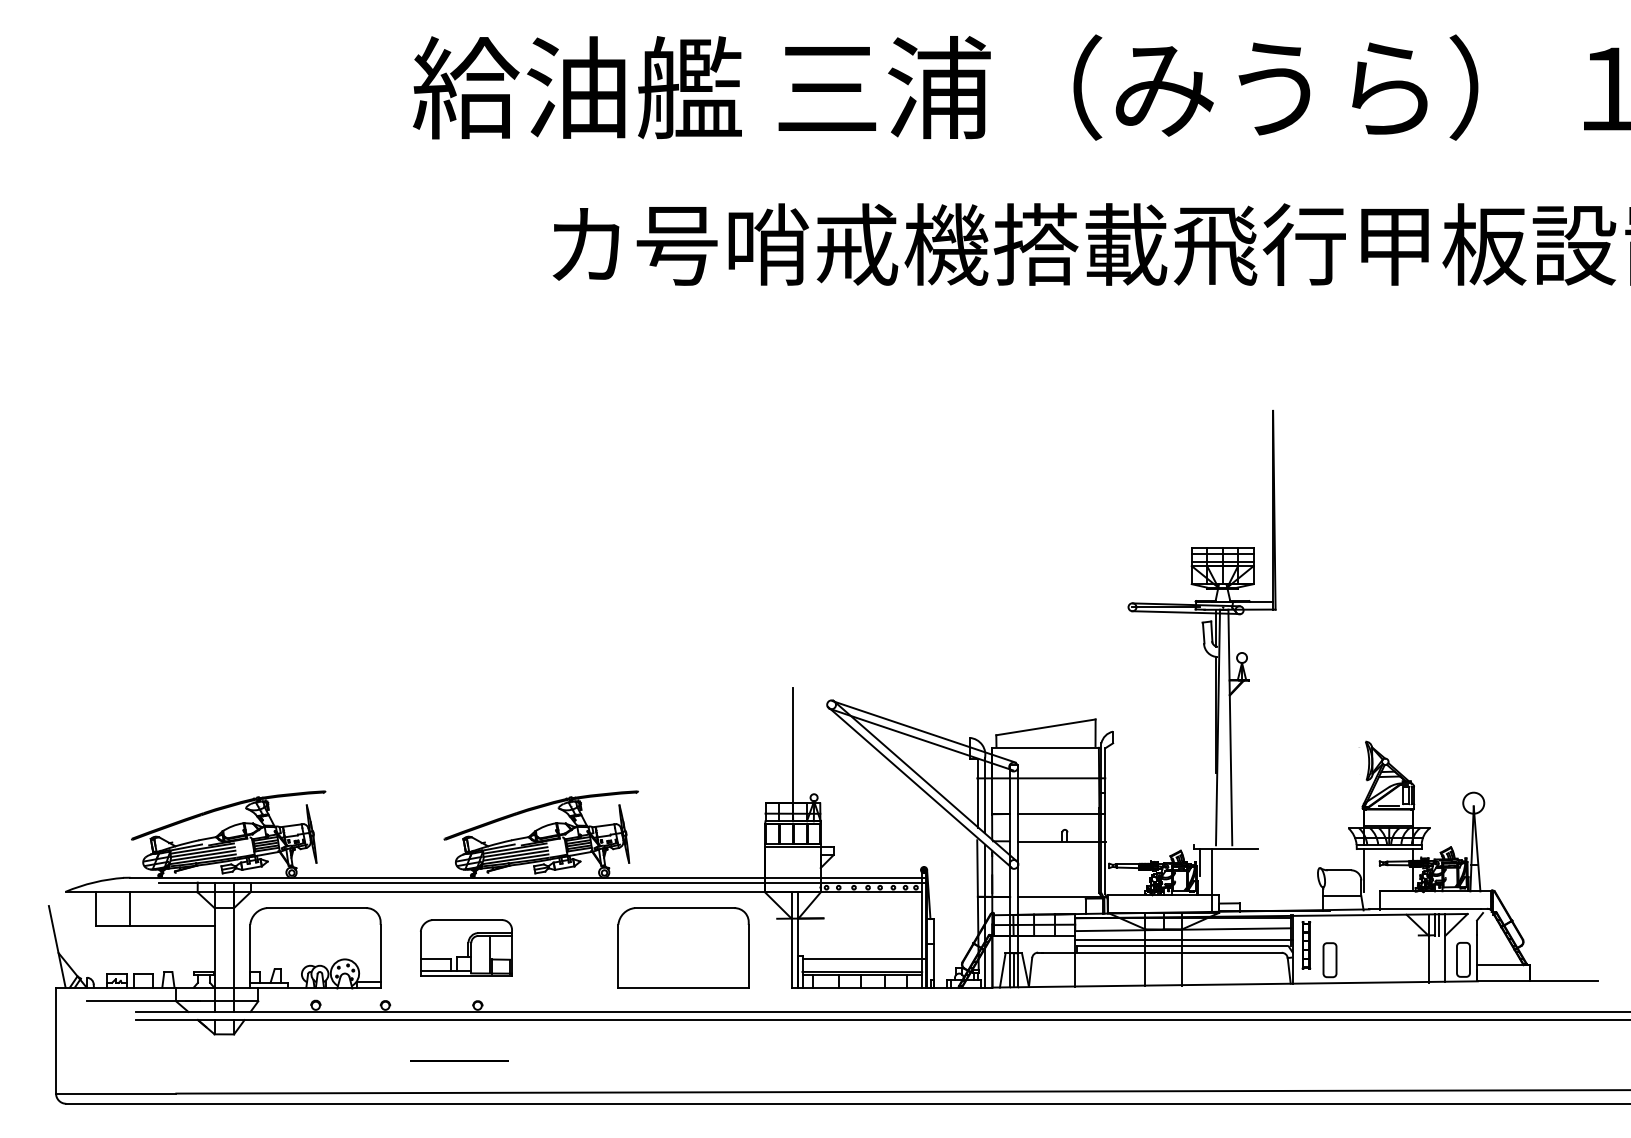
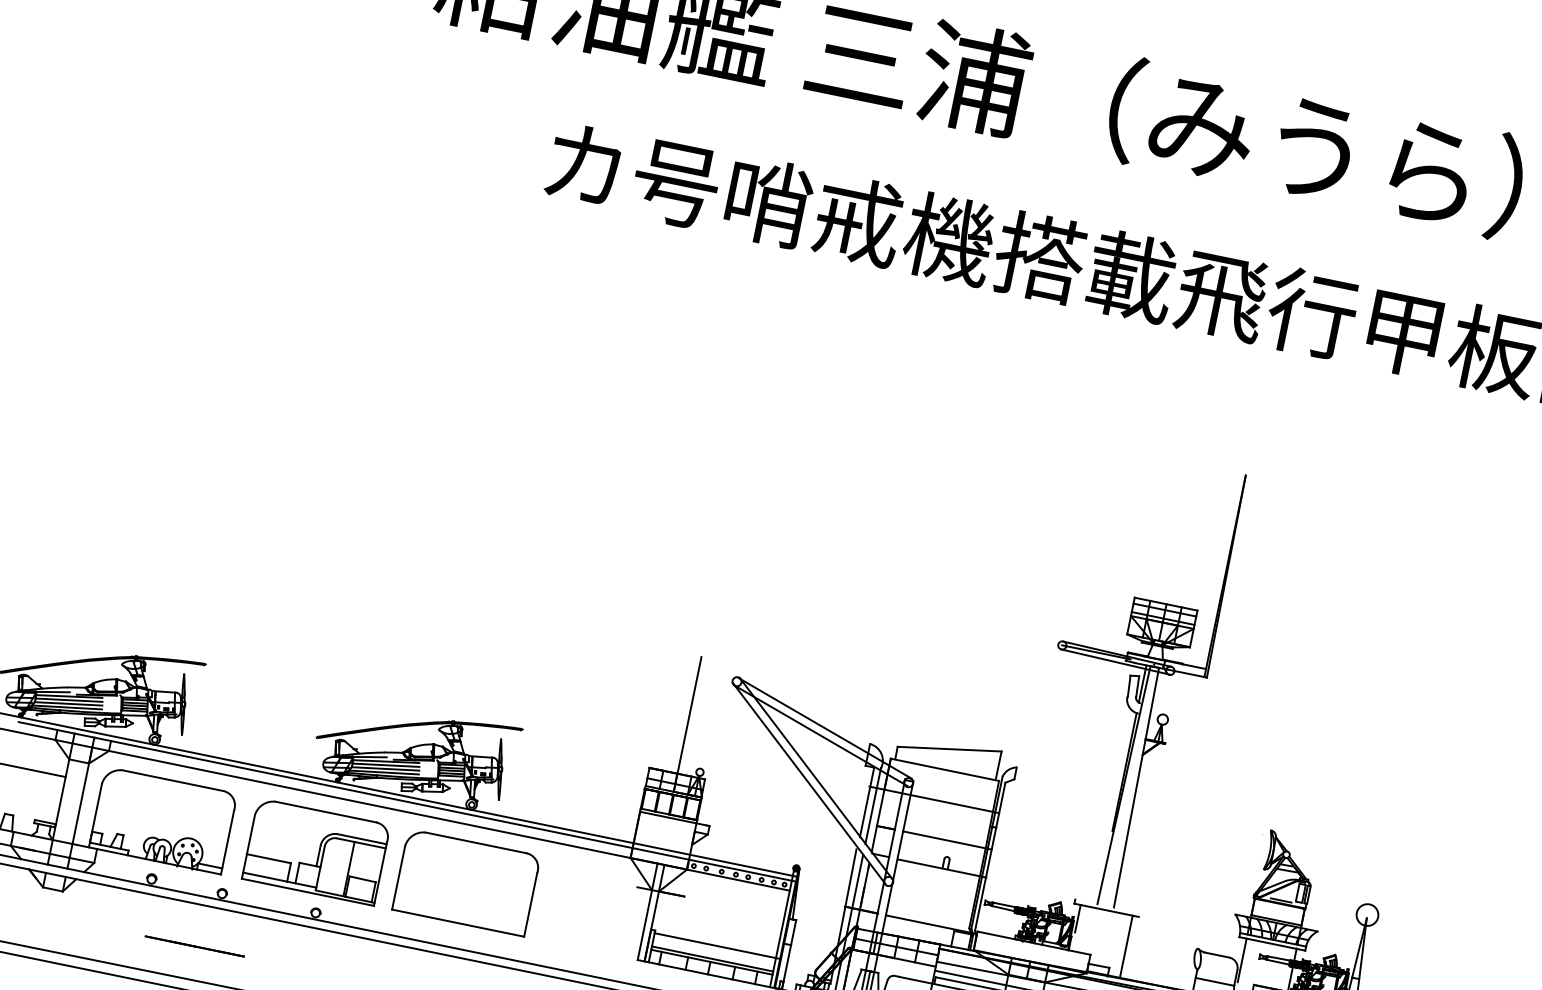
line: (1211, 879) -> (1126, 946), moved
part: (466, 947) -> (316, 851), size x1.43
part: (683, 947) -> (466, 882), moved
line: (459, 1060) -> (194, 946), moved

